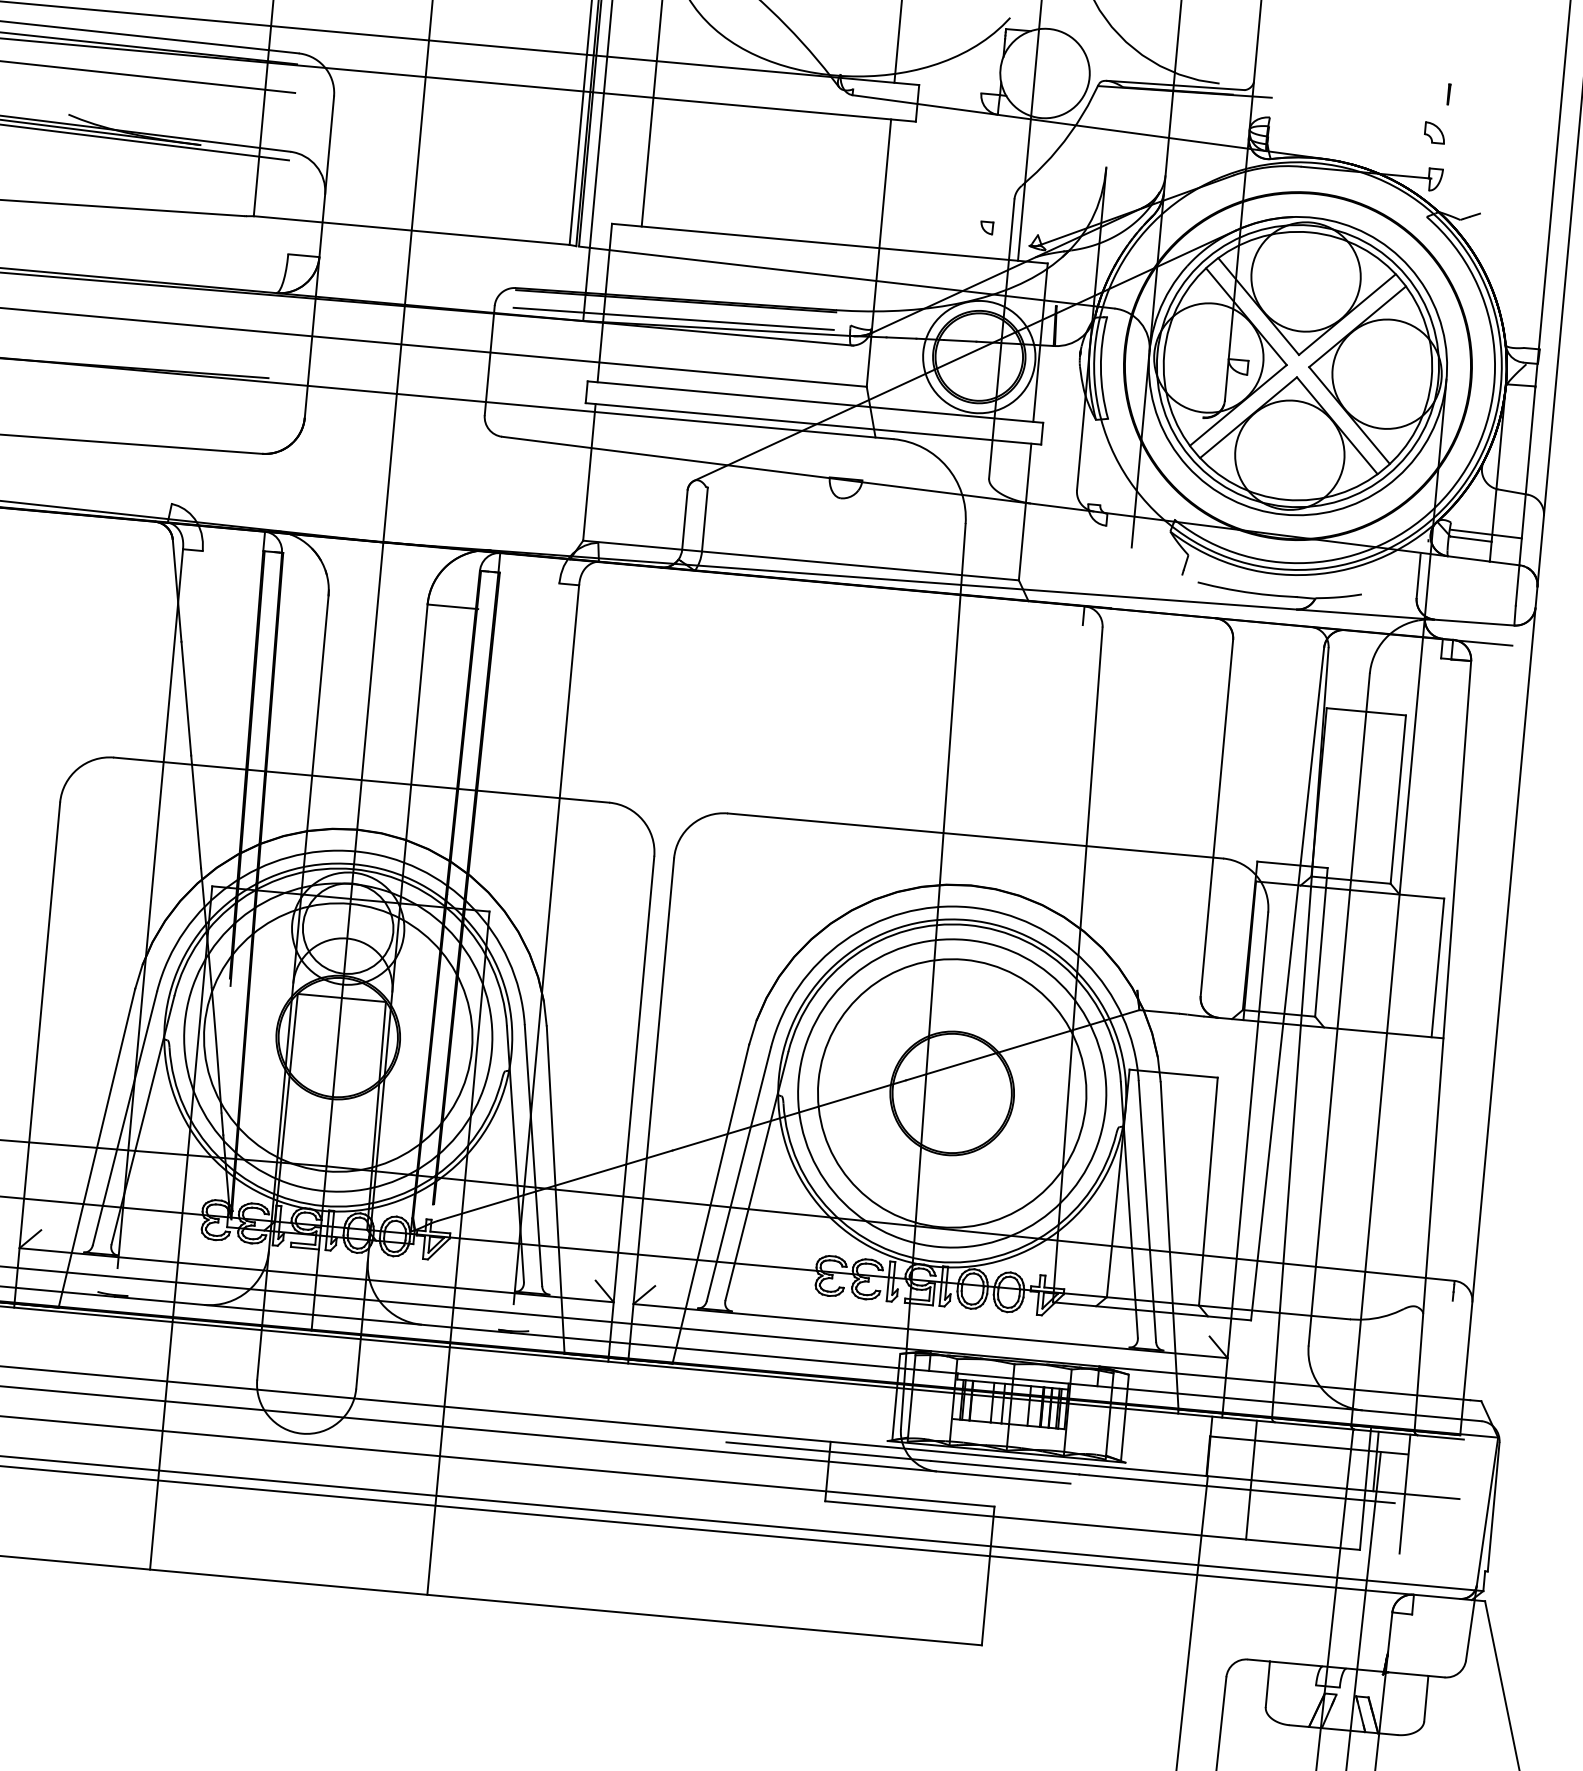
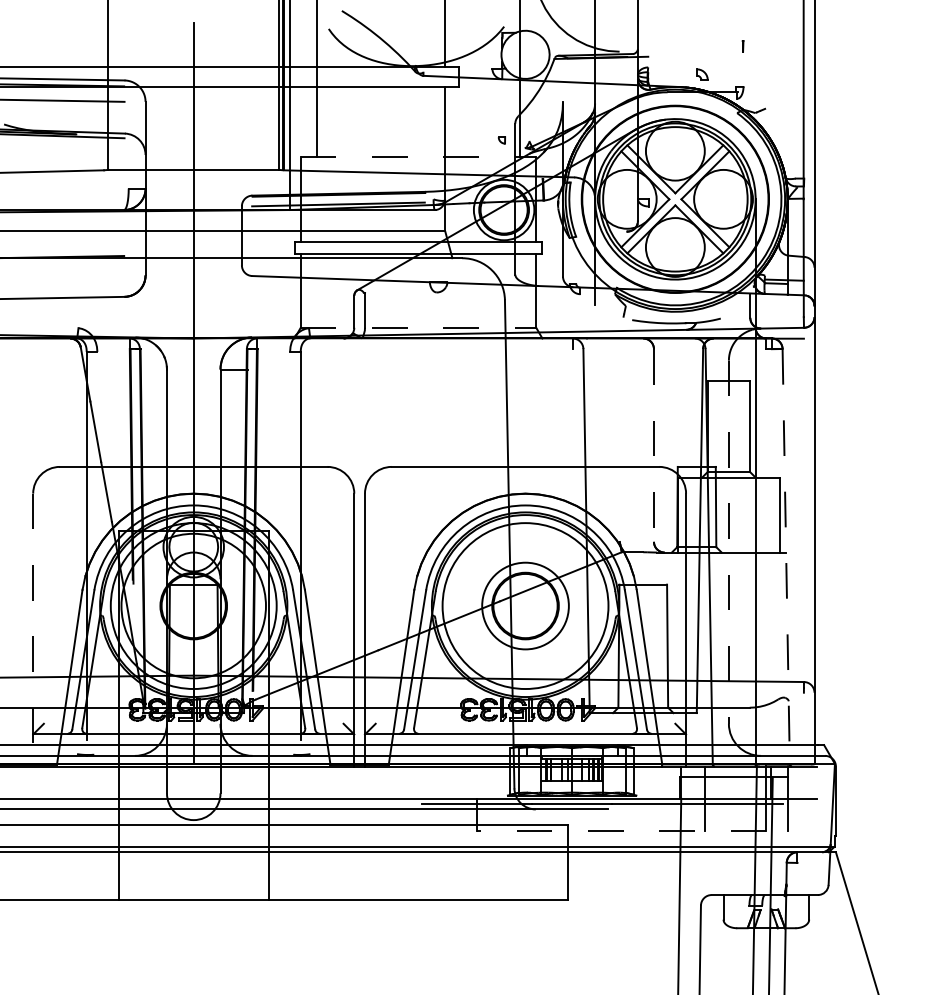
part: (1435, 132) -> (702, 74), moved
line: (829, 243) -> (418, 156), solid -> dashed
line: (801, 560) -> (418, 327), solid -> dashed
line: (1215, 819) -> (653, 446), solid -> dashed
line: (1338, 1010) -> (728, 542), solid -> dashed
line: (1443, 1045) -> (786, 556), solid -> dashed
line: (37, 1055) -> (33, 630), solid -> dashed
circle: (952, 1092) -> (525, 605), size x0.6
line: (1091, 1524) -> (621, 830), solid -> dashed

